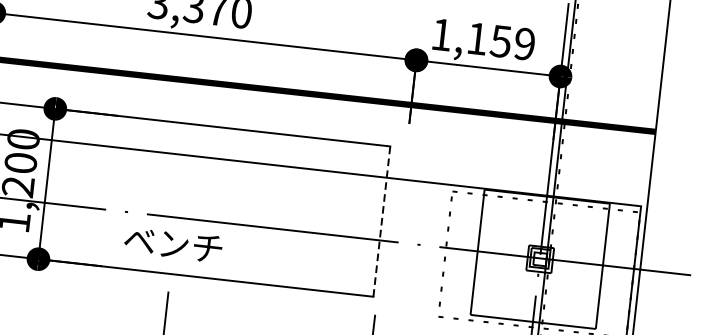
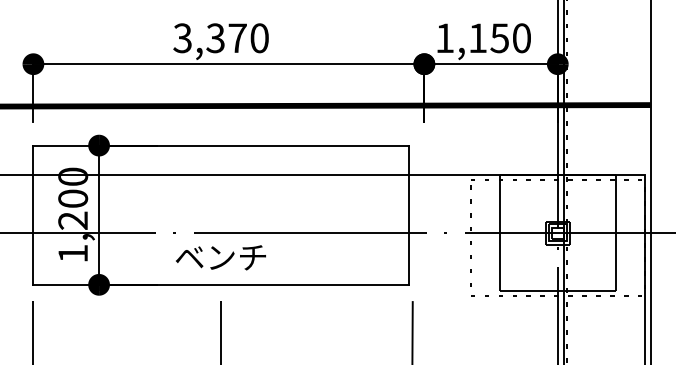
text: (524, 44) -> (521, 38), 1,159 -> 1,150
line: (382, 221) -> (409, 215), dashed -> solid

